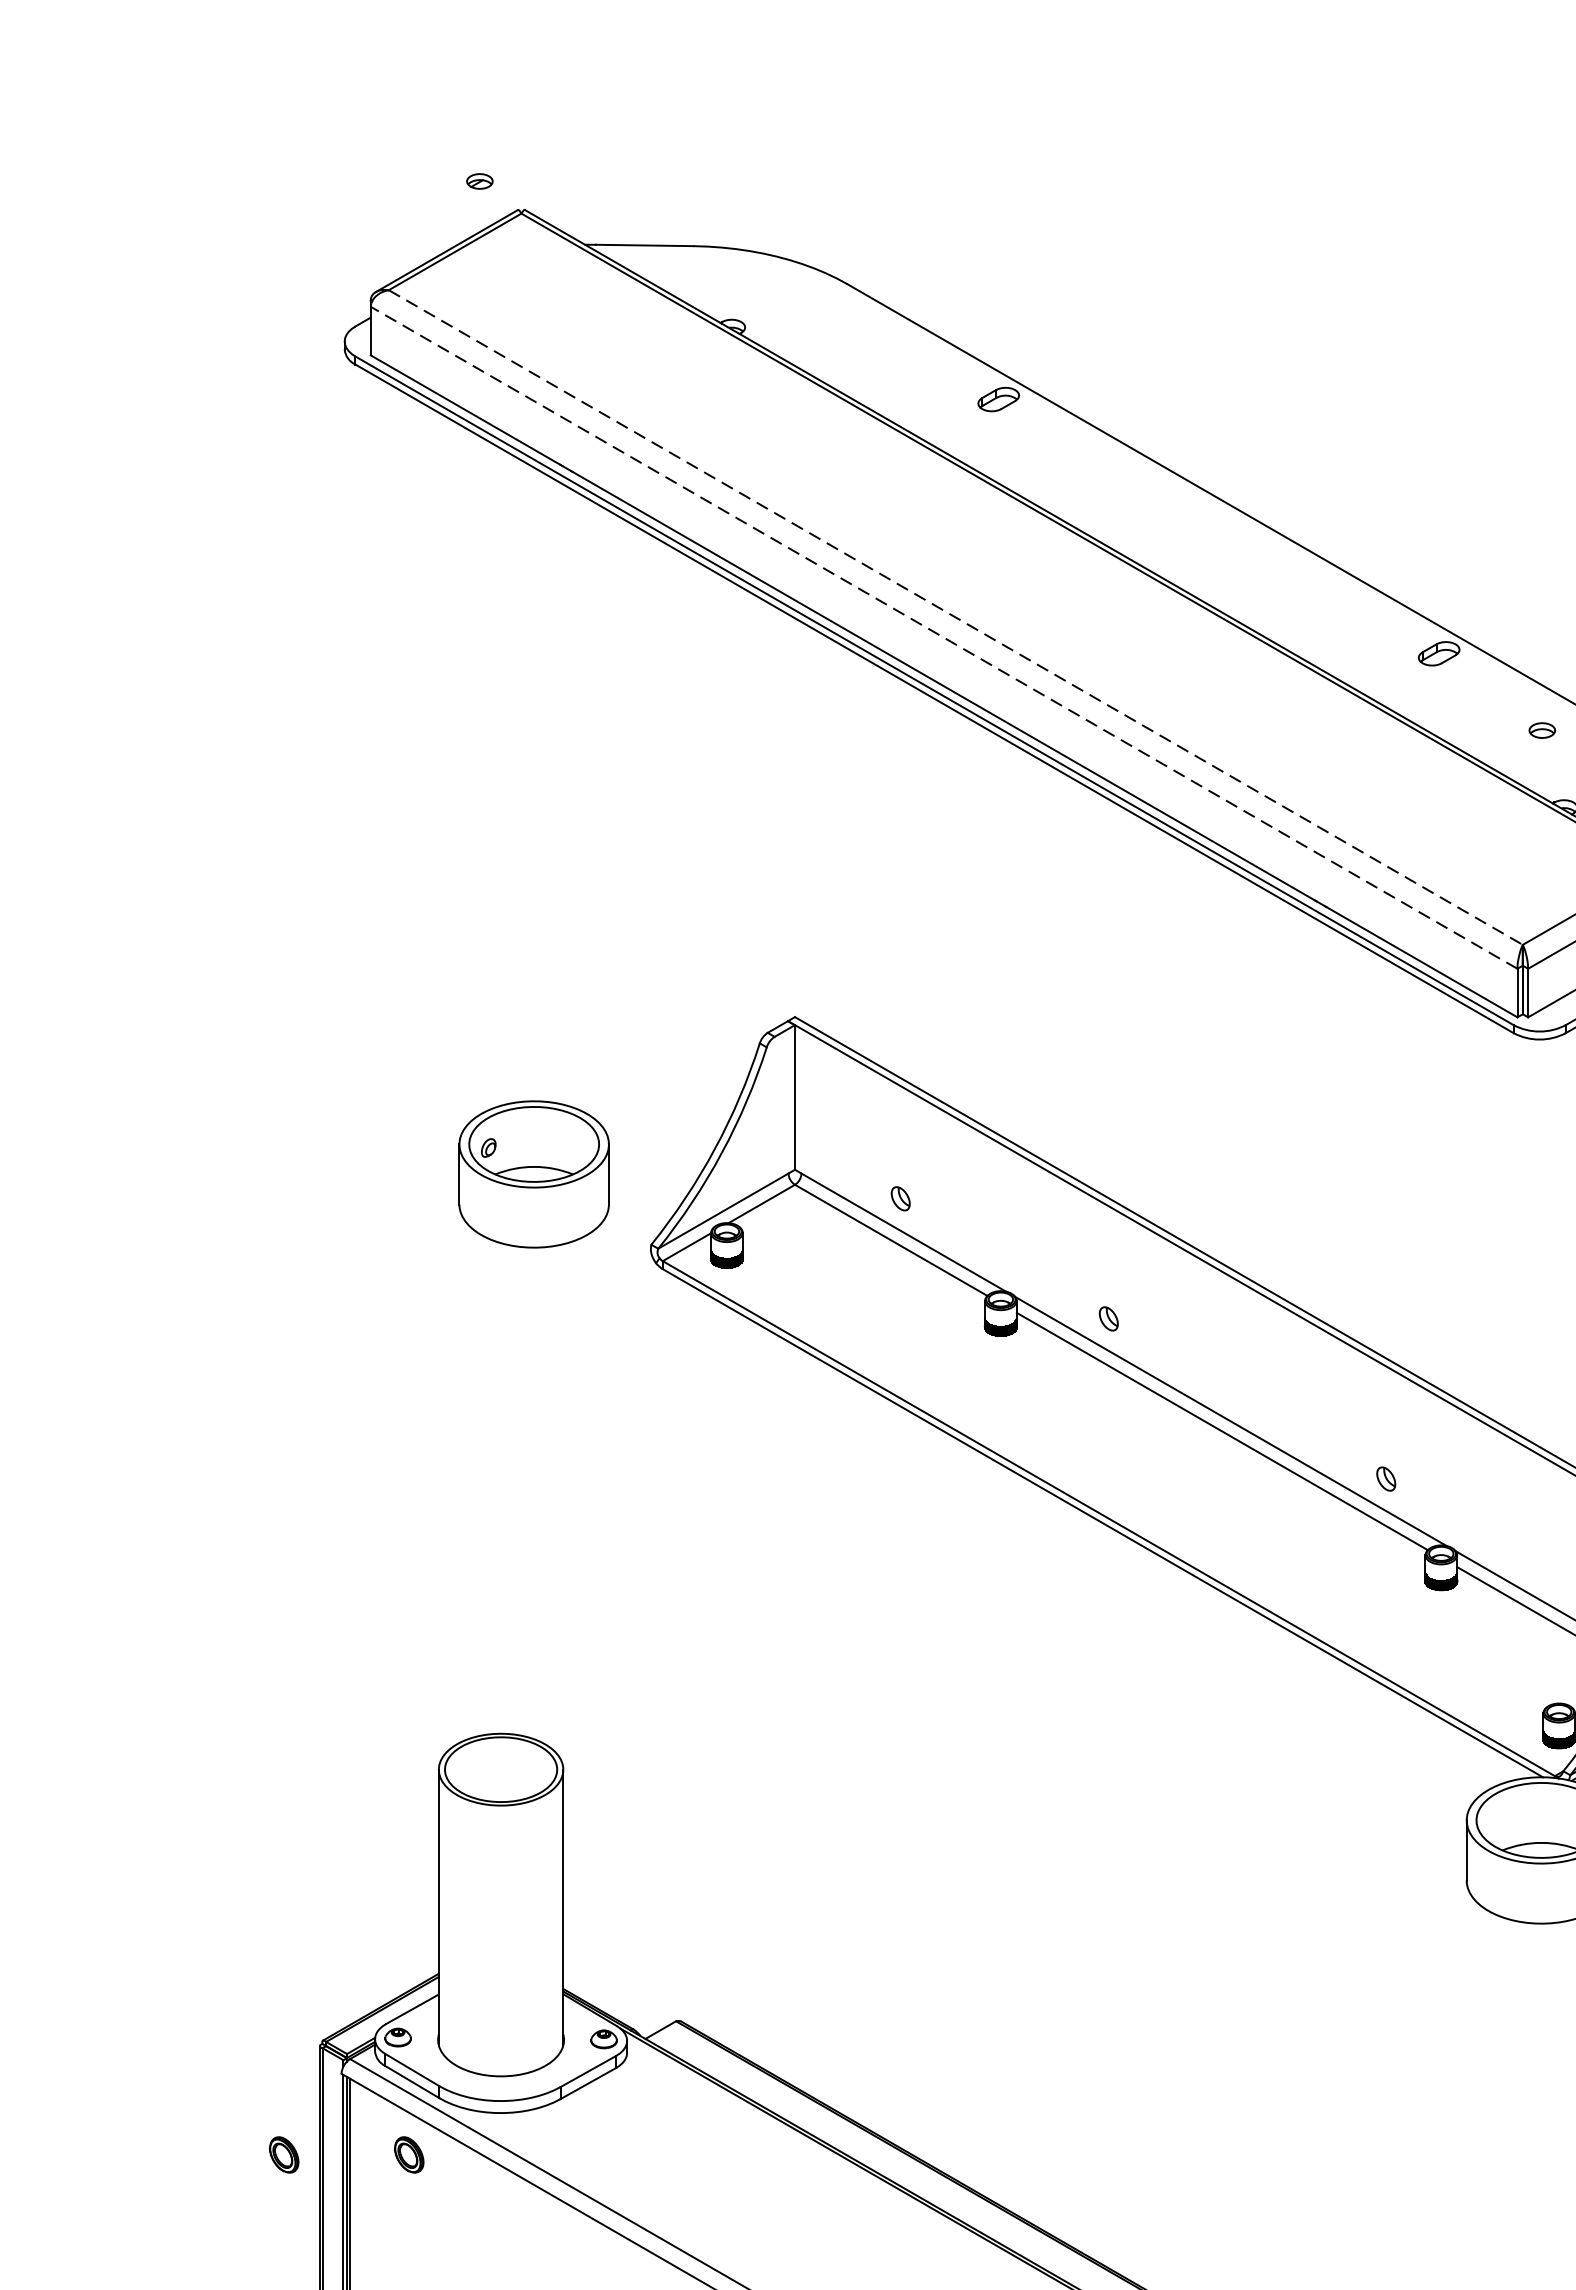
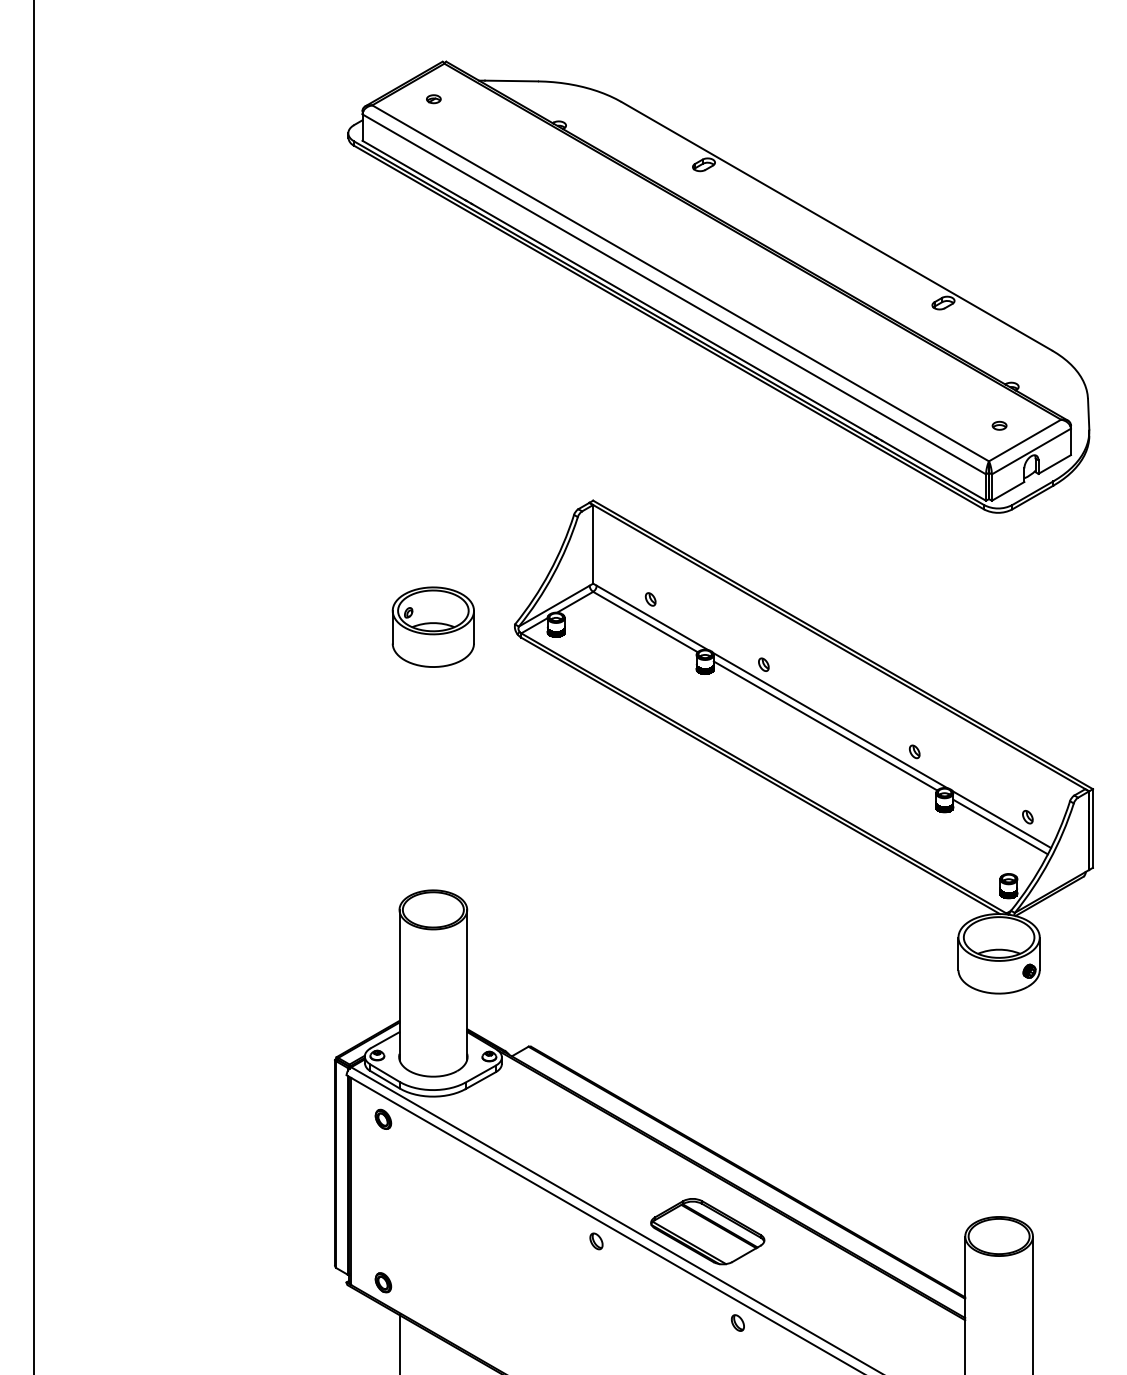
part: (479, 181) -> (433, 99), moved
line: (957, 617) -> (681, 283), dashed -> solid
line: (942, 638) -> (673, 294), dashed -> solid
part: (1542, 729) -> (999, 425), moved
part: (532, 1173) -> (432, 626), moved
part: (284, 2153) -> (315, 1118), removed

